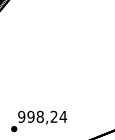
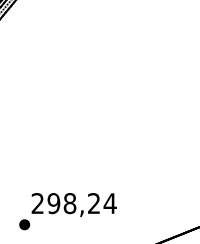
text: (21, 116) -> (37, 202), 998,24 -> 298,24

